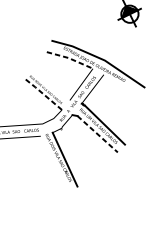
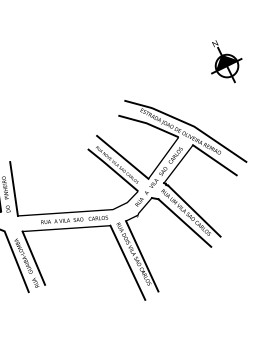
line: (70, 58) -> (149, 124), dashed -> solid
line: (50, 83) -> (122, 156), added
line: (120, 86) -> (214, 160), added
line: (42, 93) -> (112, 169), dashed -> solid
line: (97, 134) -> (184, 223), dashed -> solid
line: (53, 164) -> (127, 262), added

